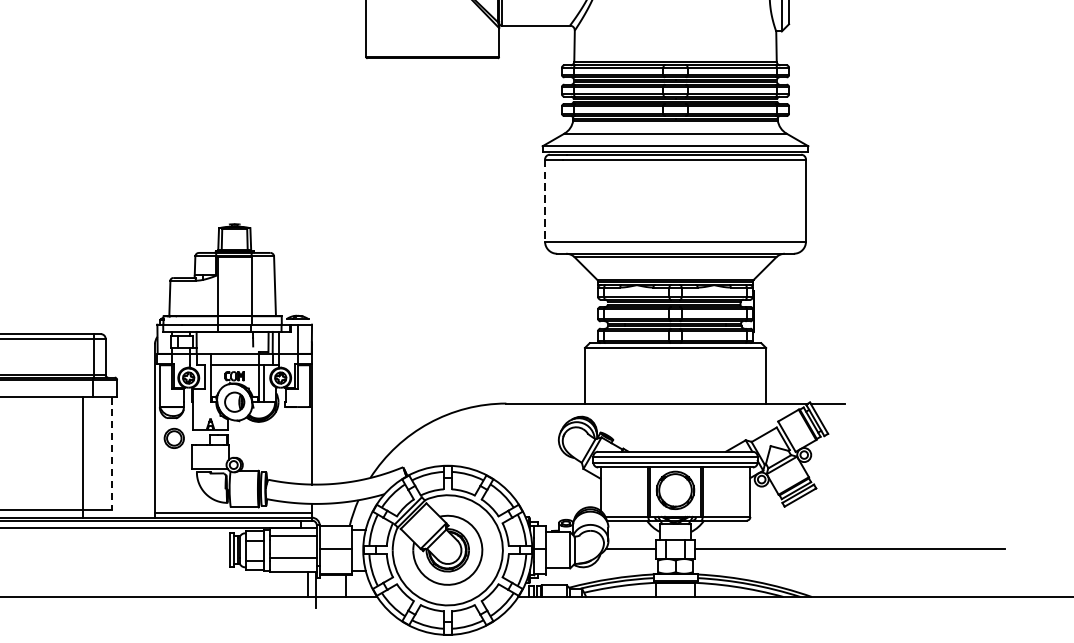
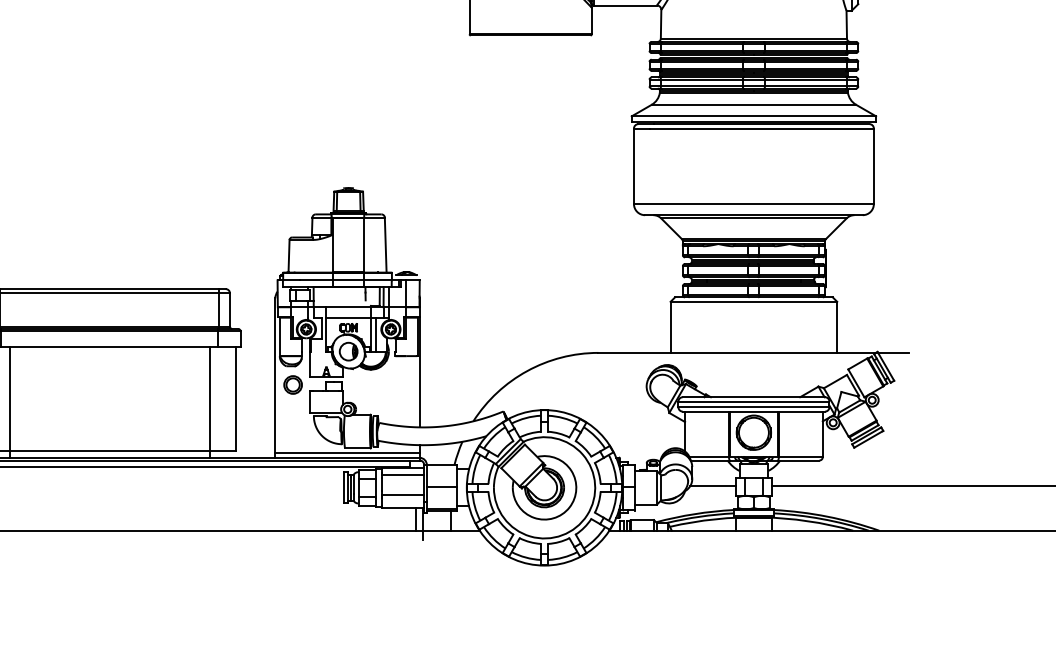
line: (544, 200) -> (633, 166), dashed -> solid
line: (112, 454) -> (236, 399), dashed -> solid

